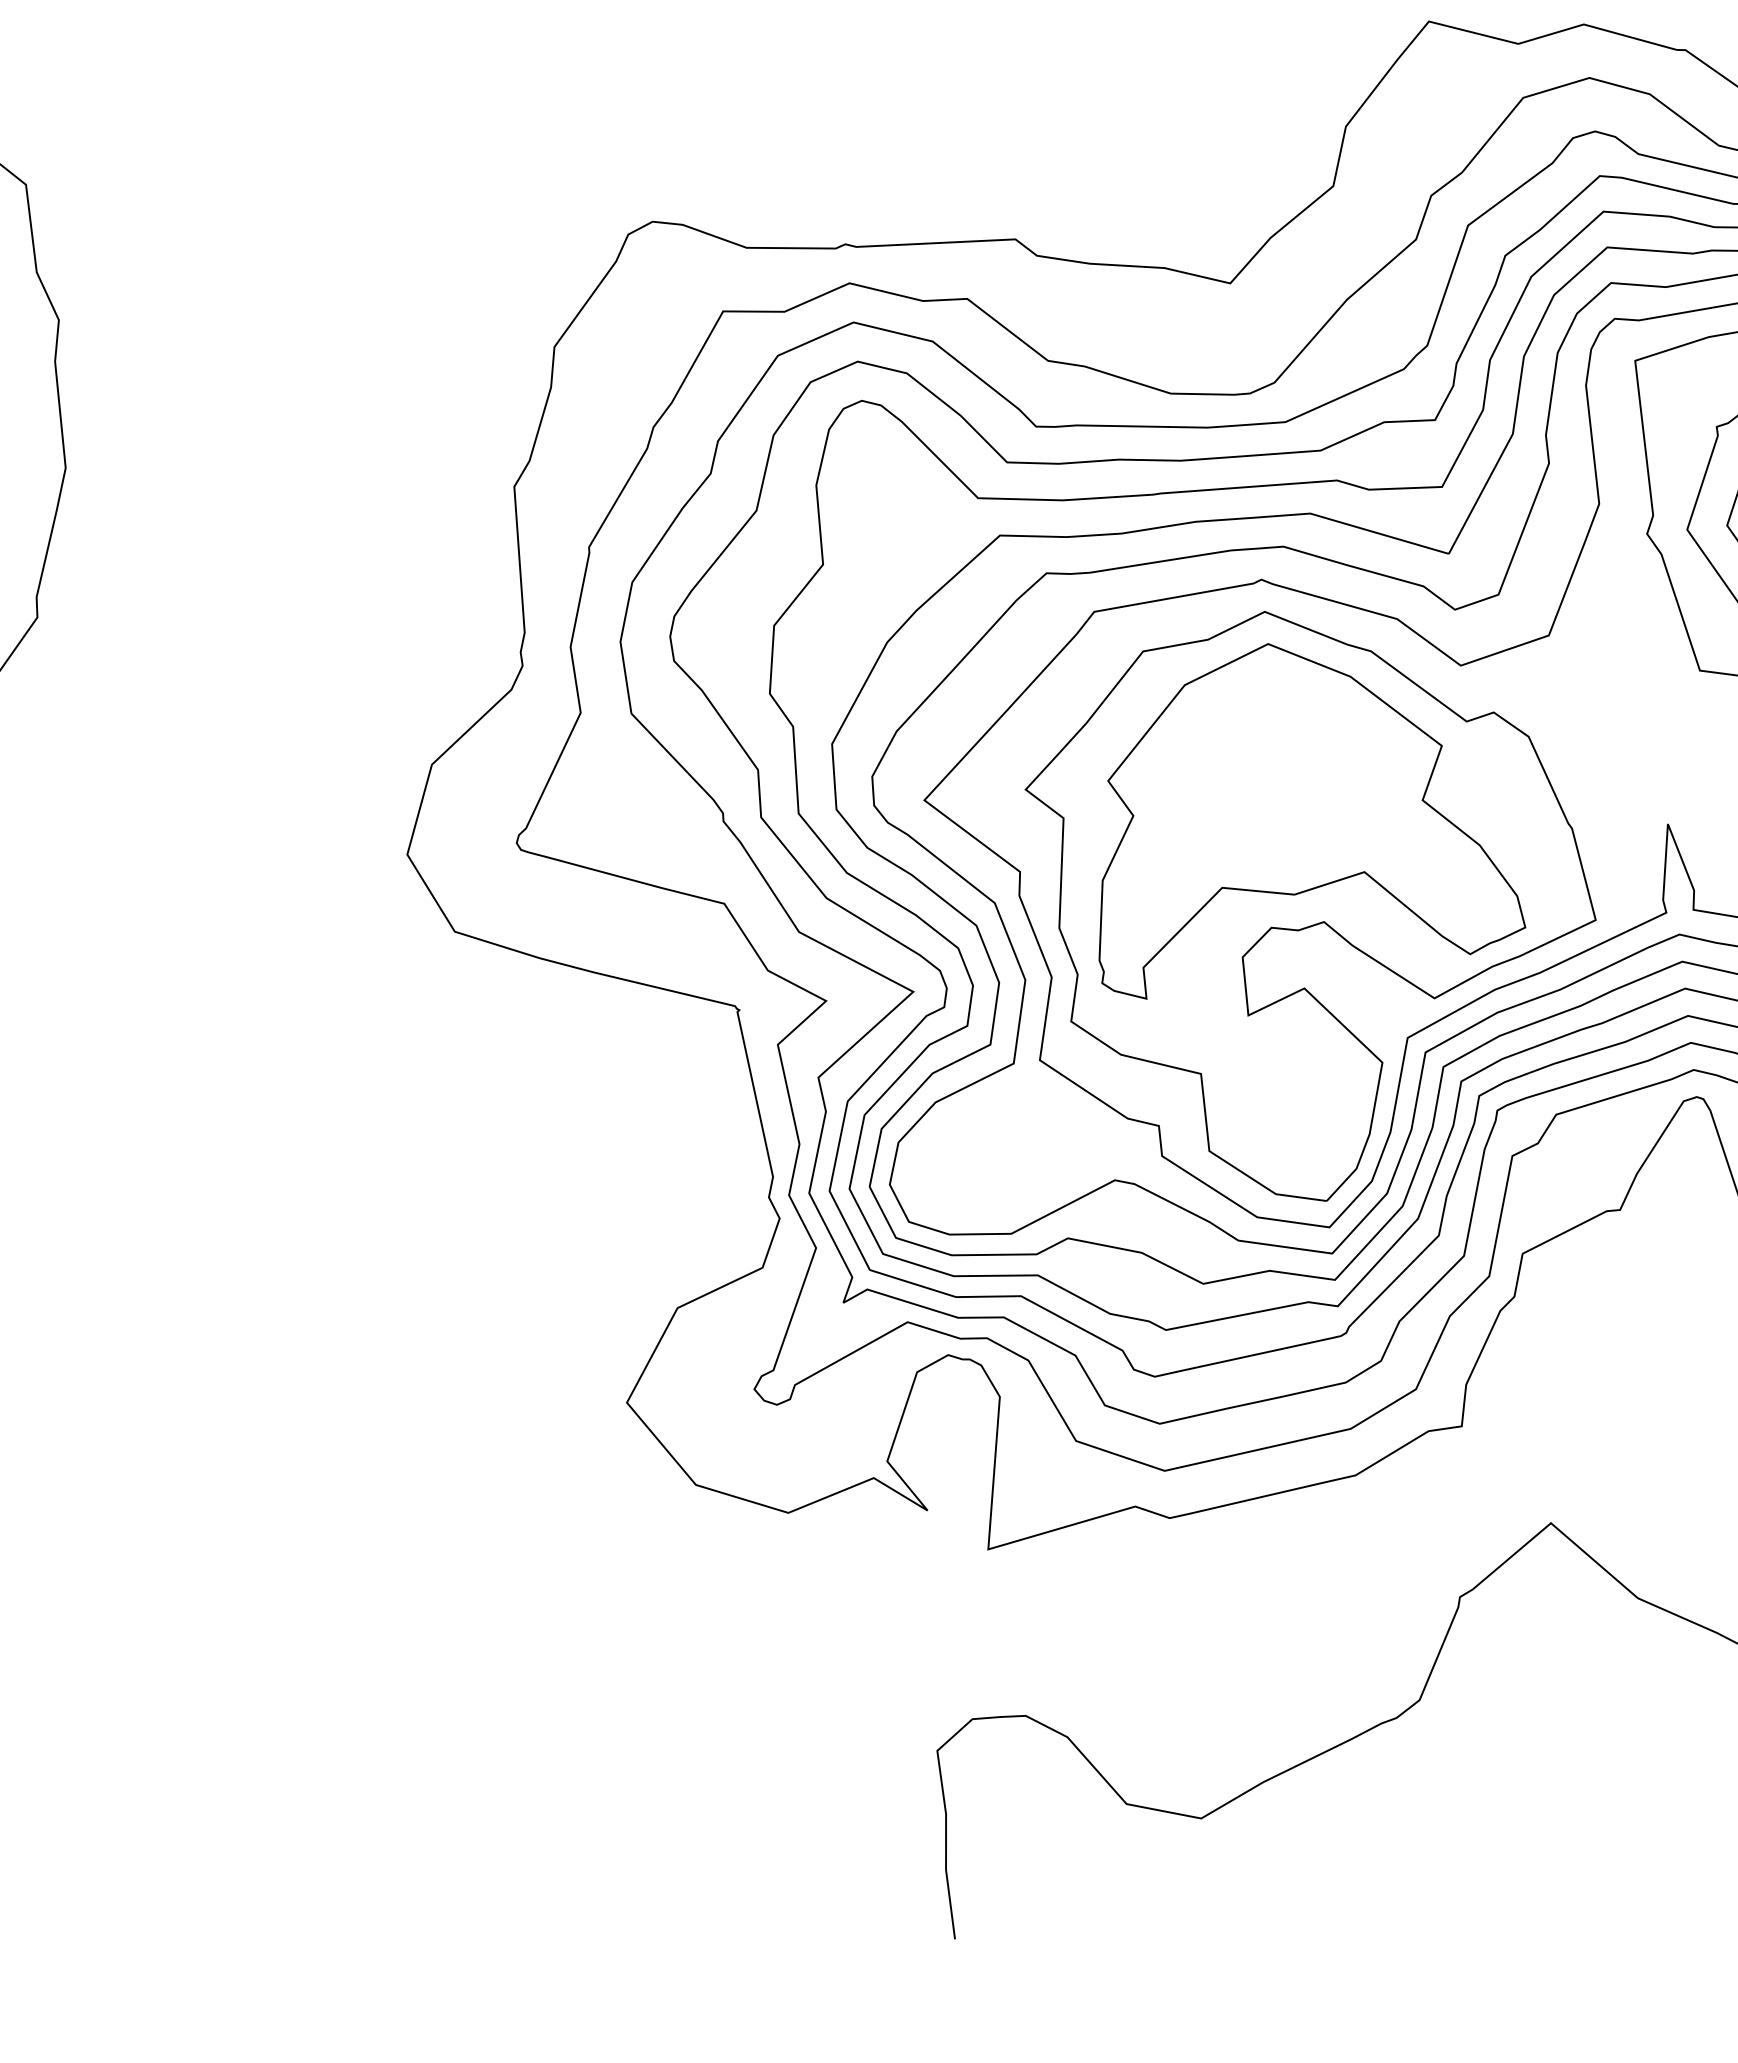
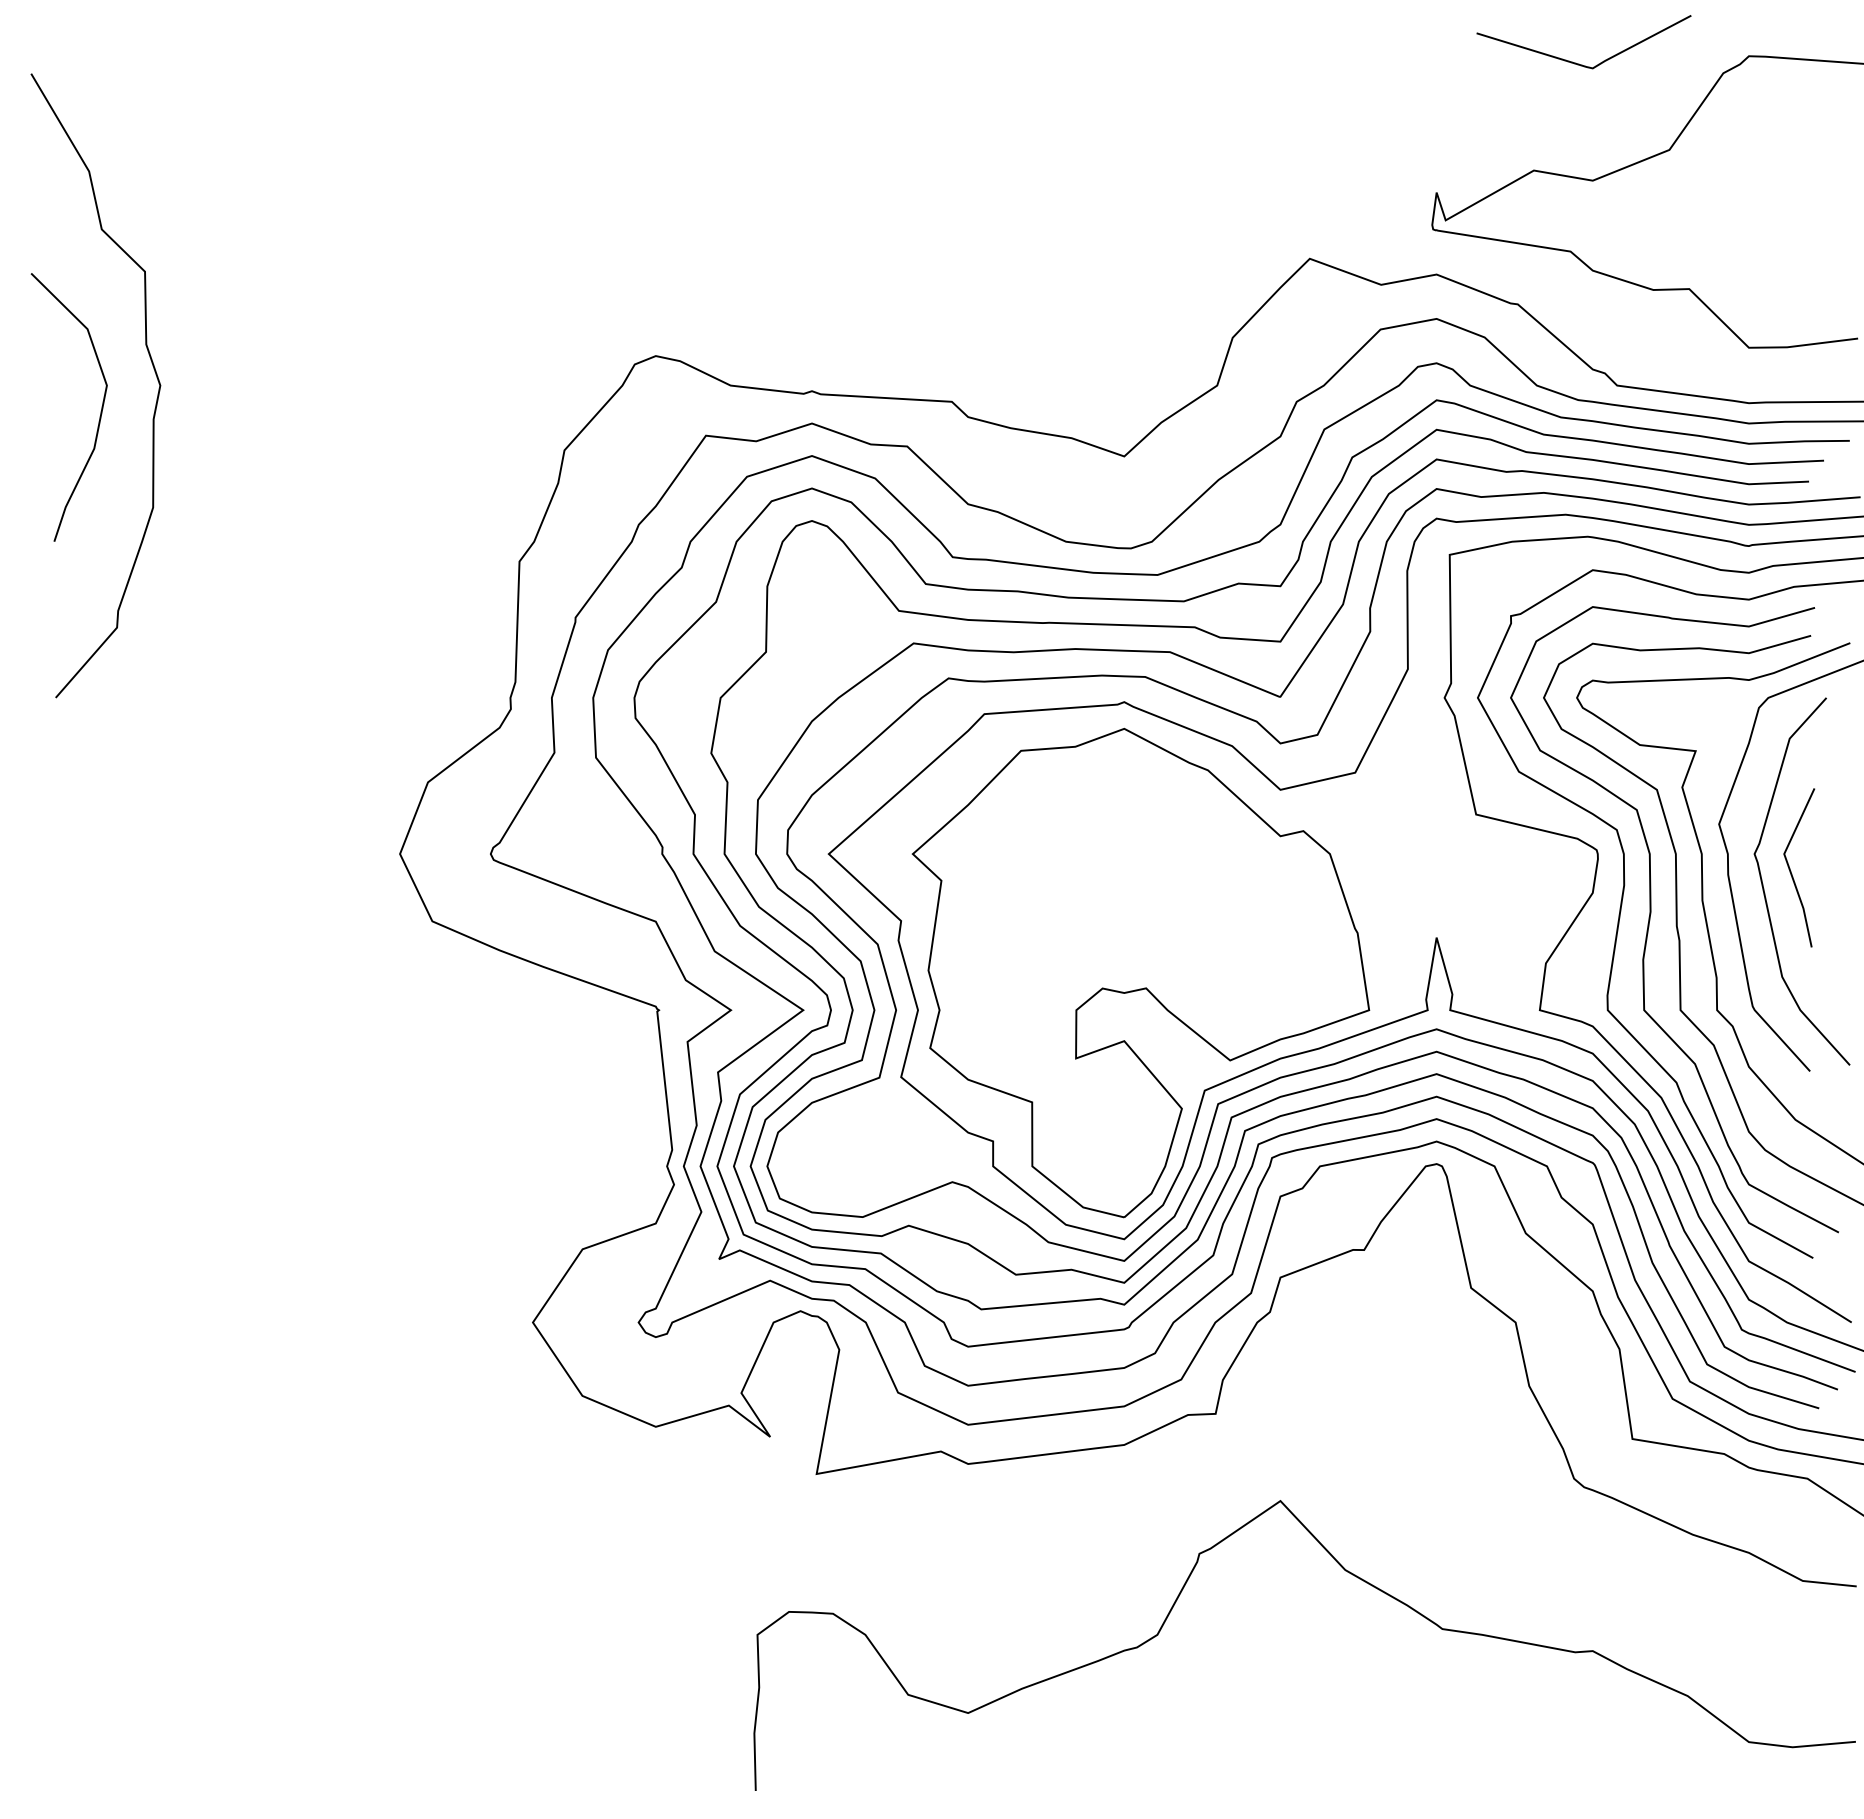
part: (1298, 811) -> (1134, 895), removed

